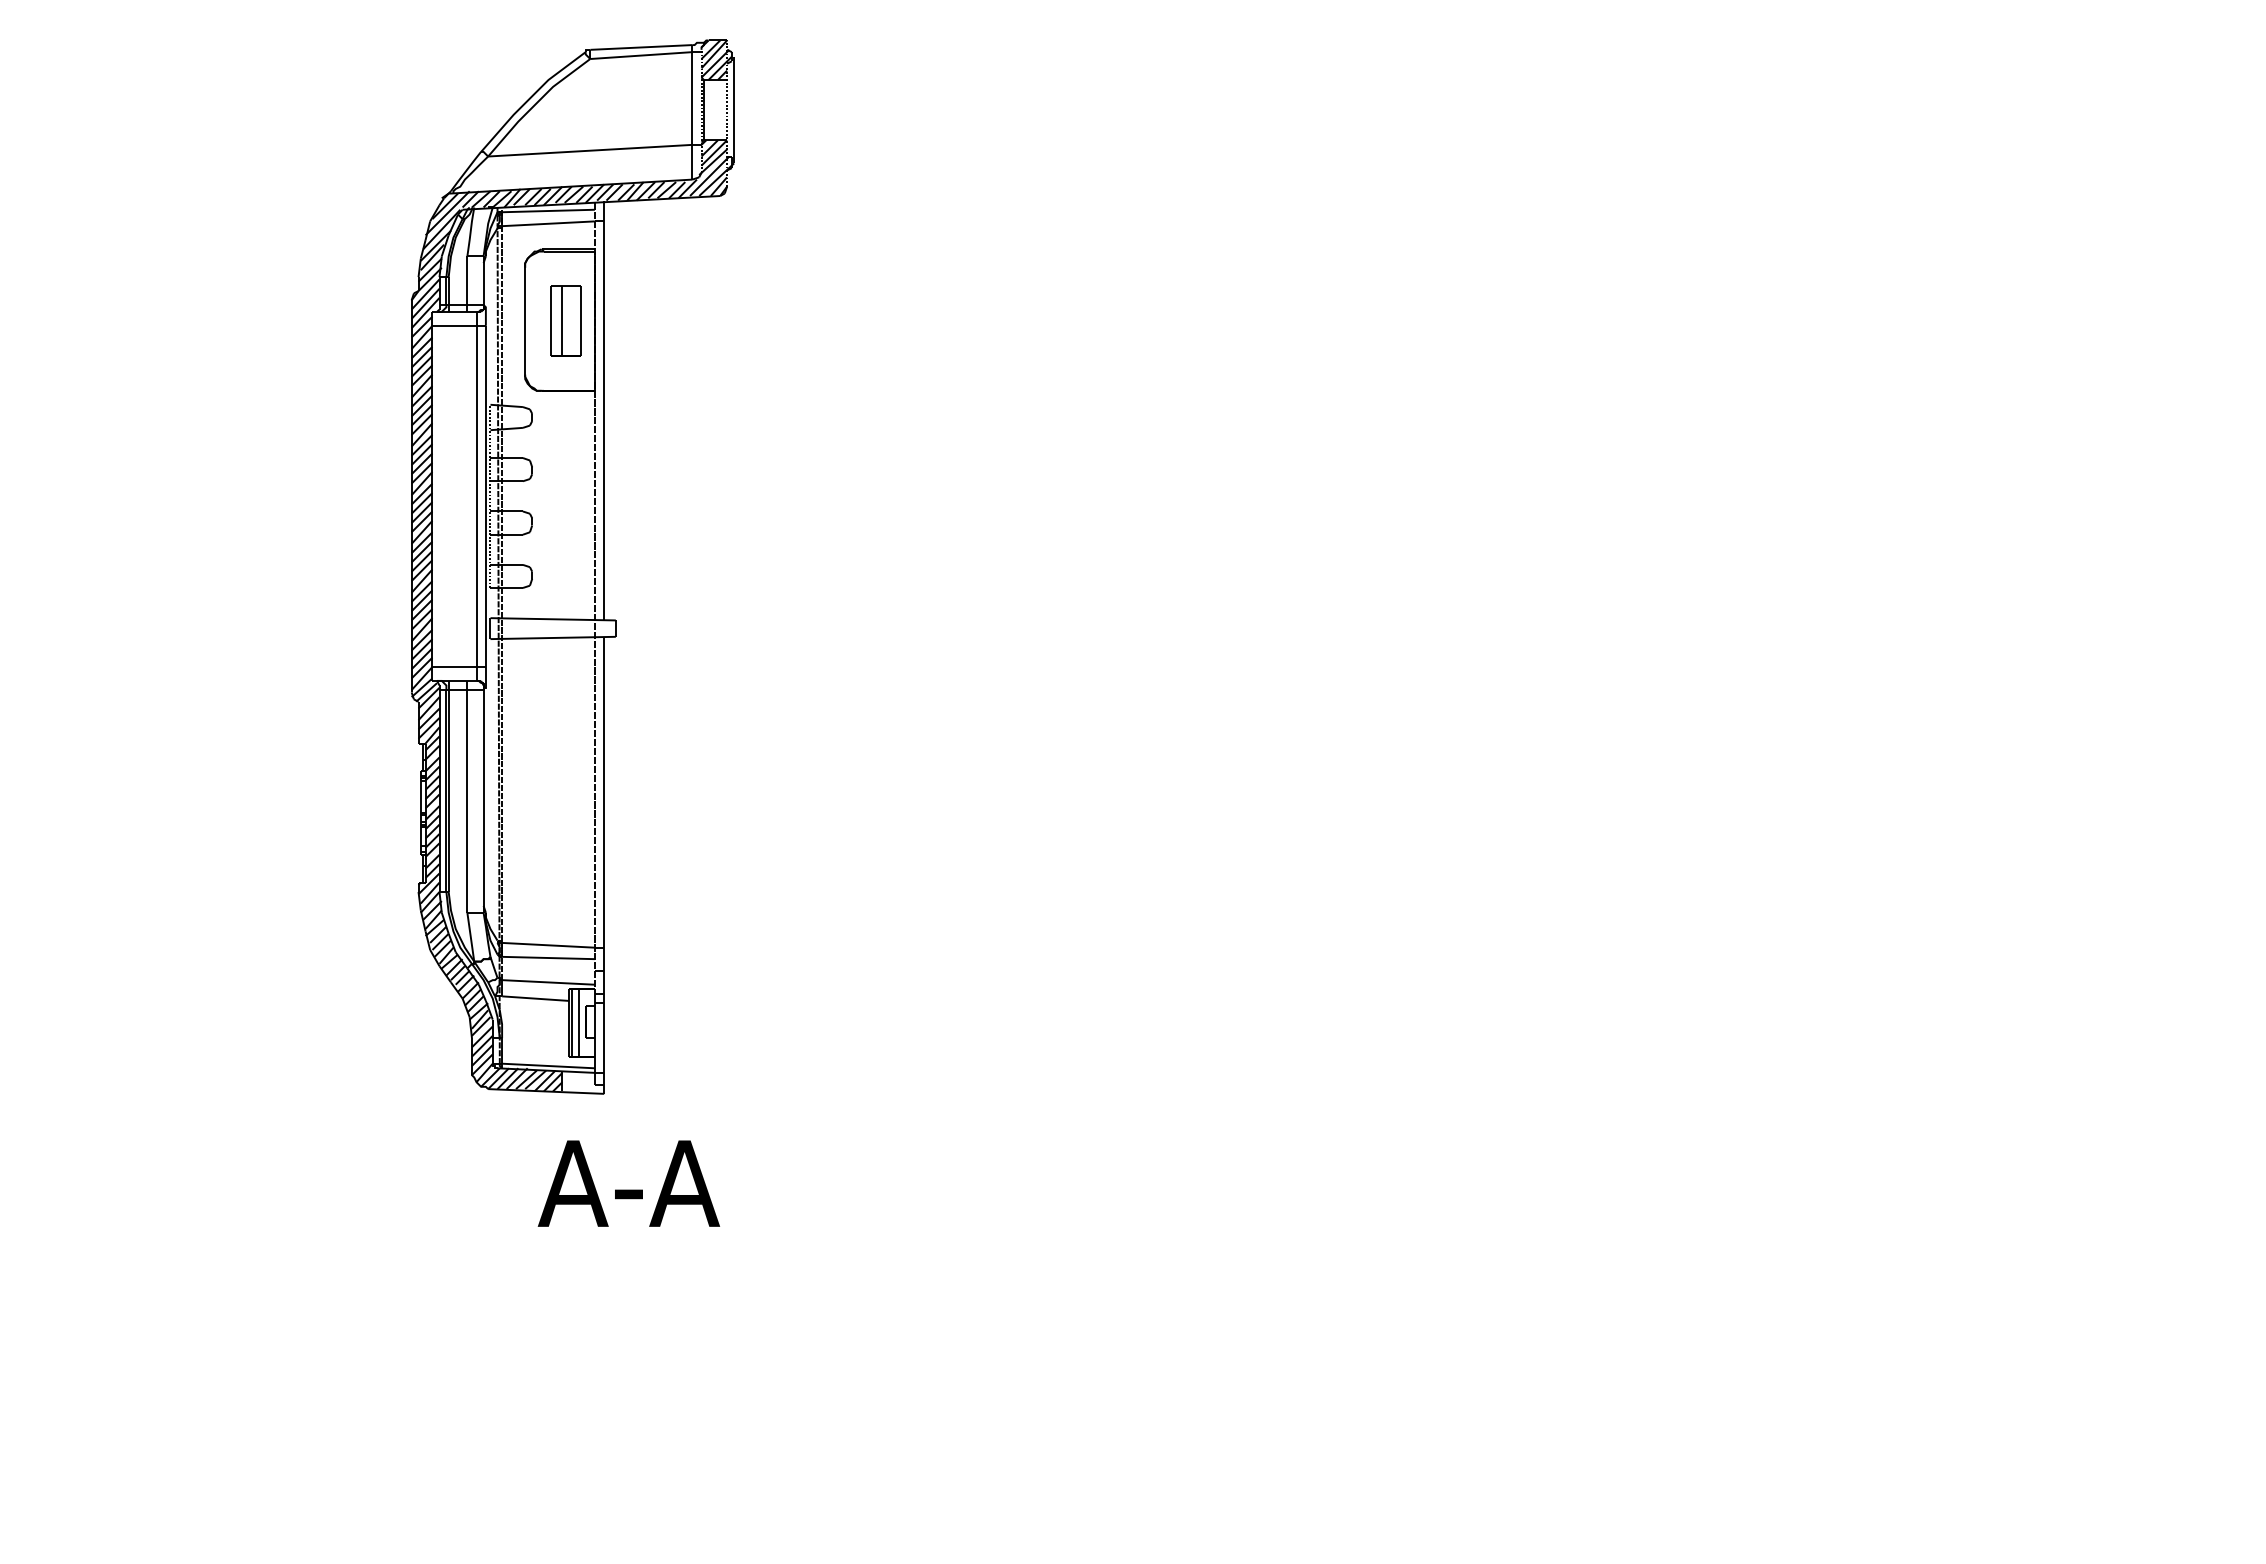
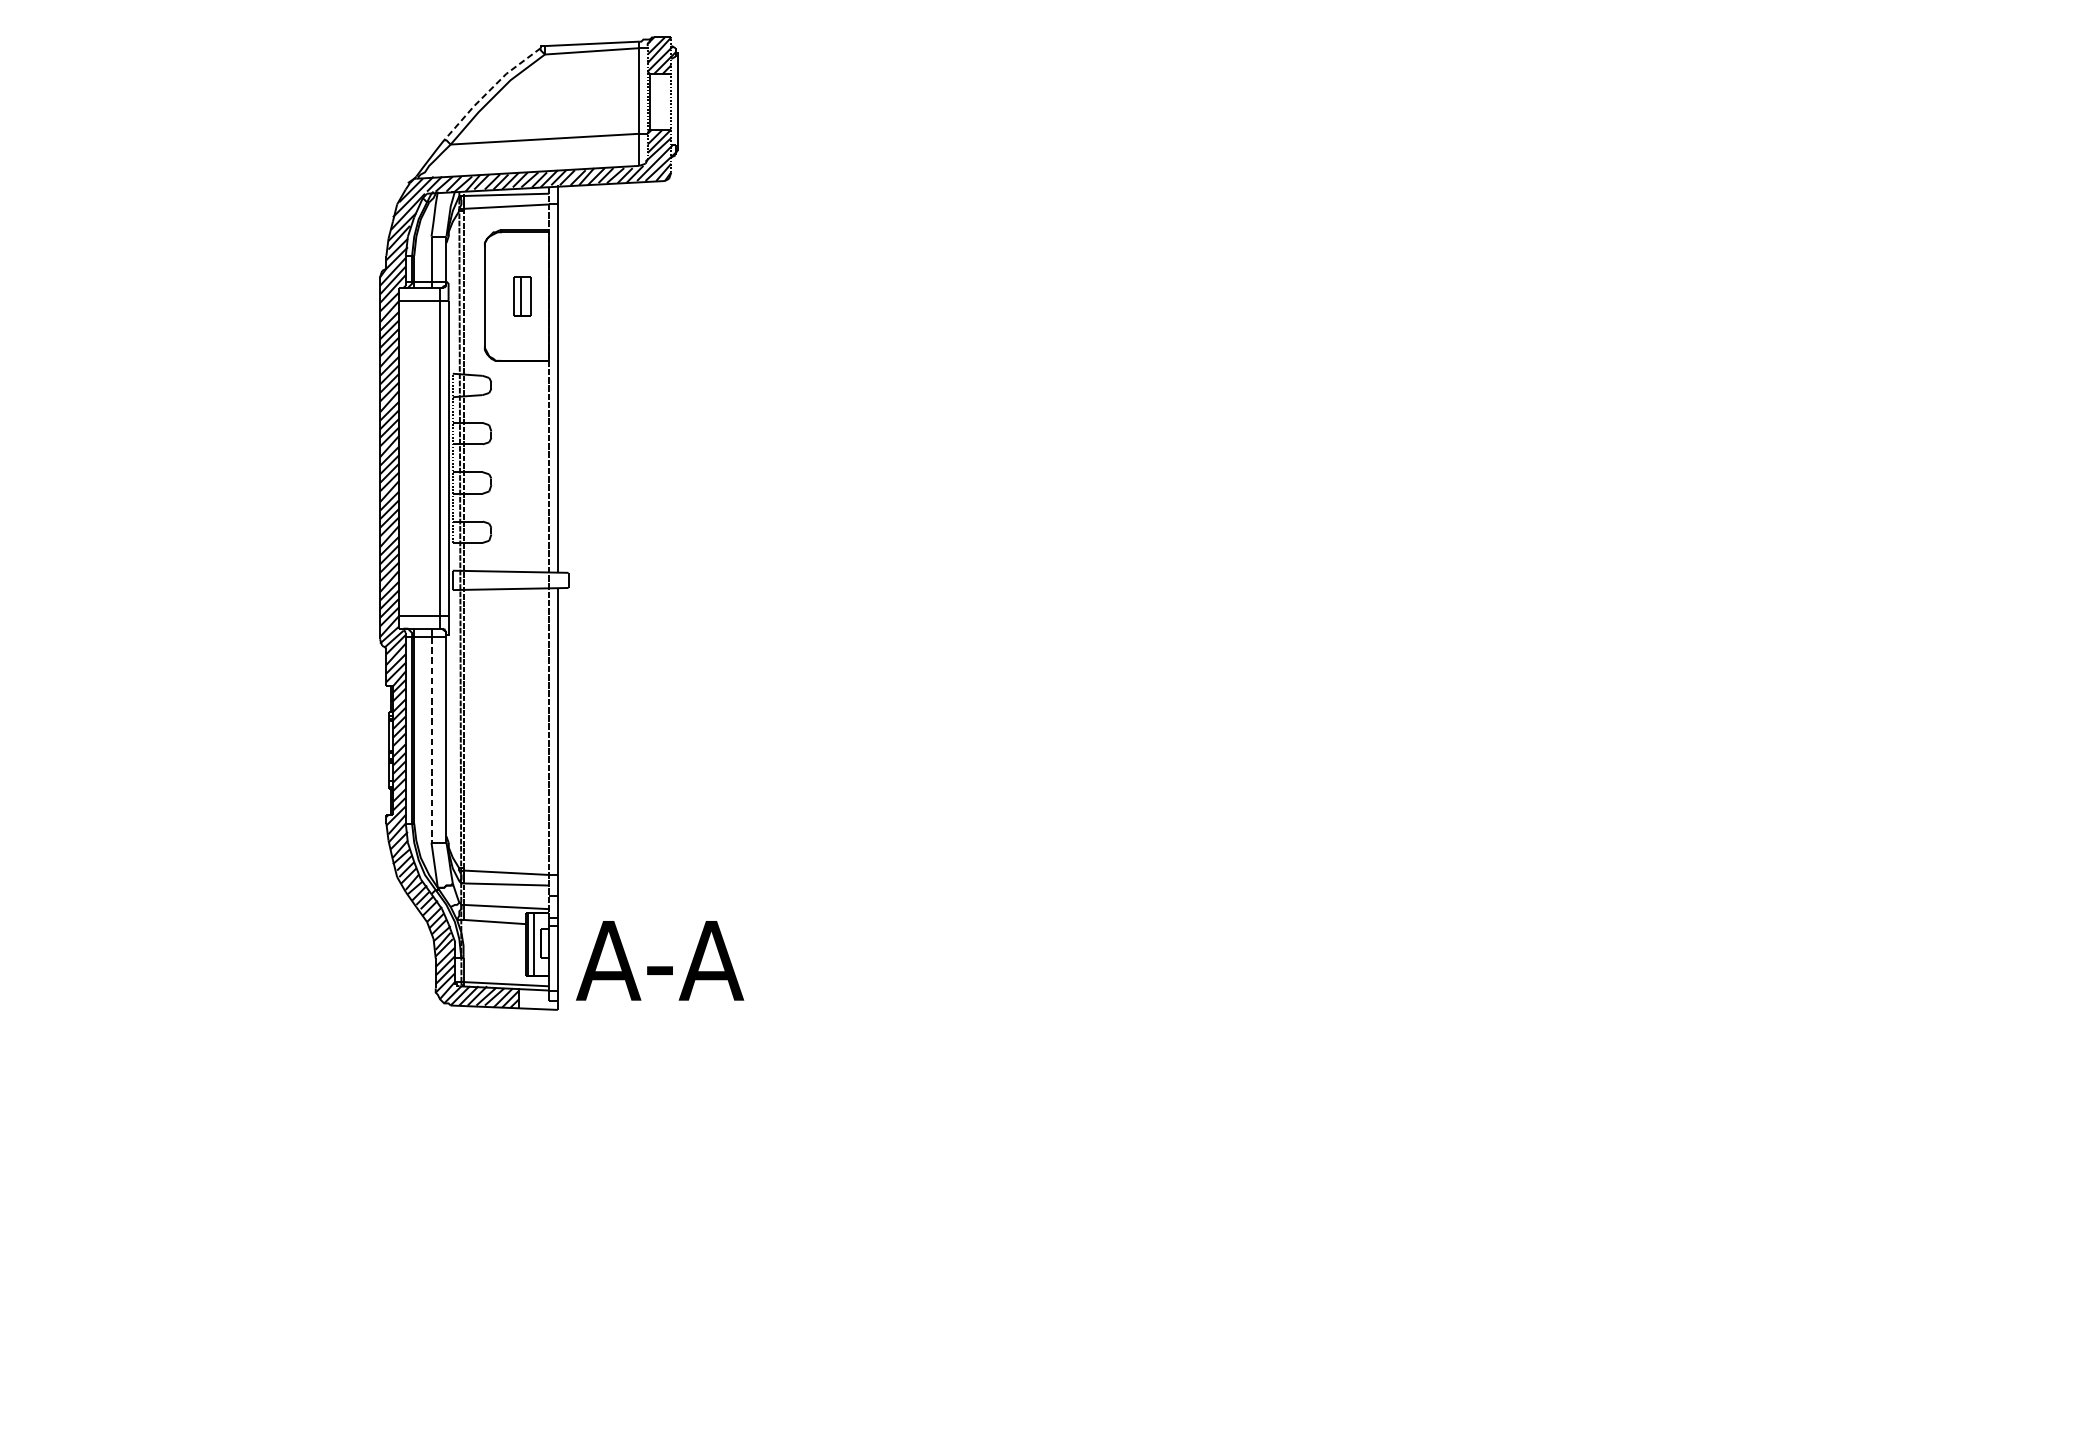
line: (529, 98) -> (488, 90), solid -> dashed
part: (565, 320) -> (522, 295), size x0.6
line: (467, 801) -> (431, 740), solid -> dashed
text: (628, 1183) -> (659, 960), moved

